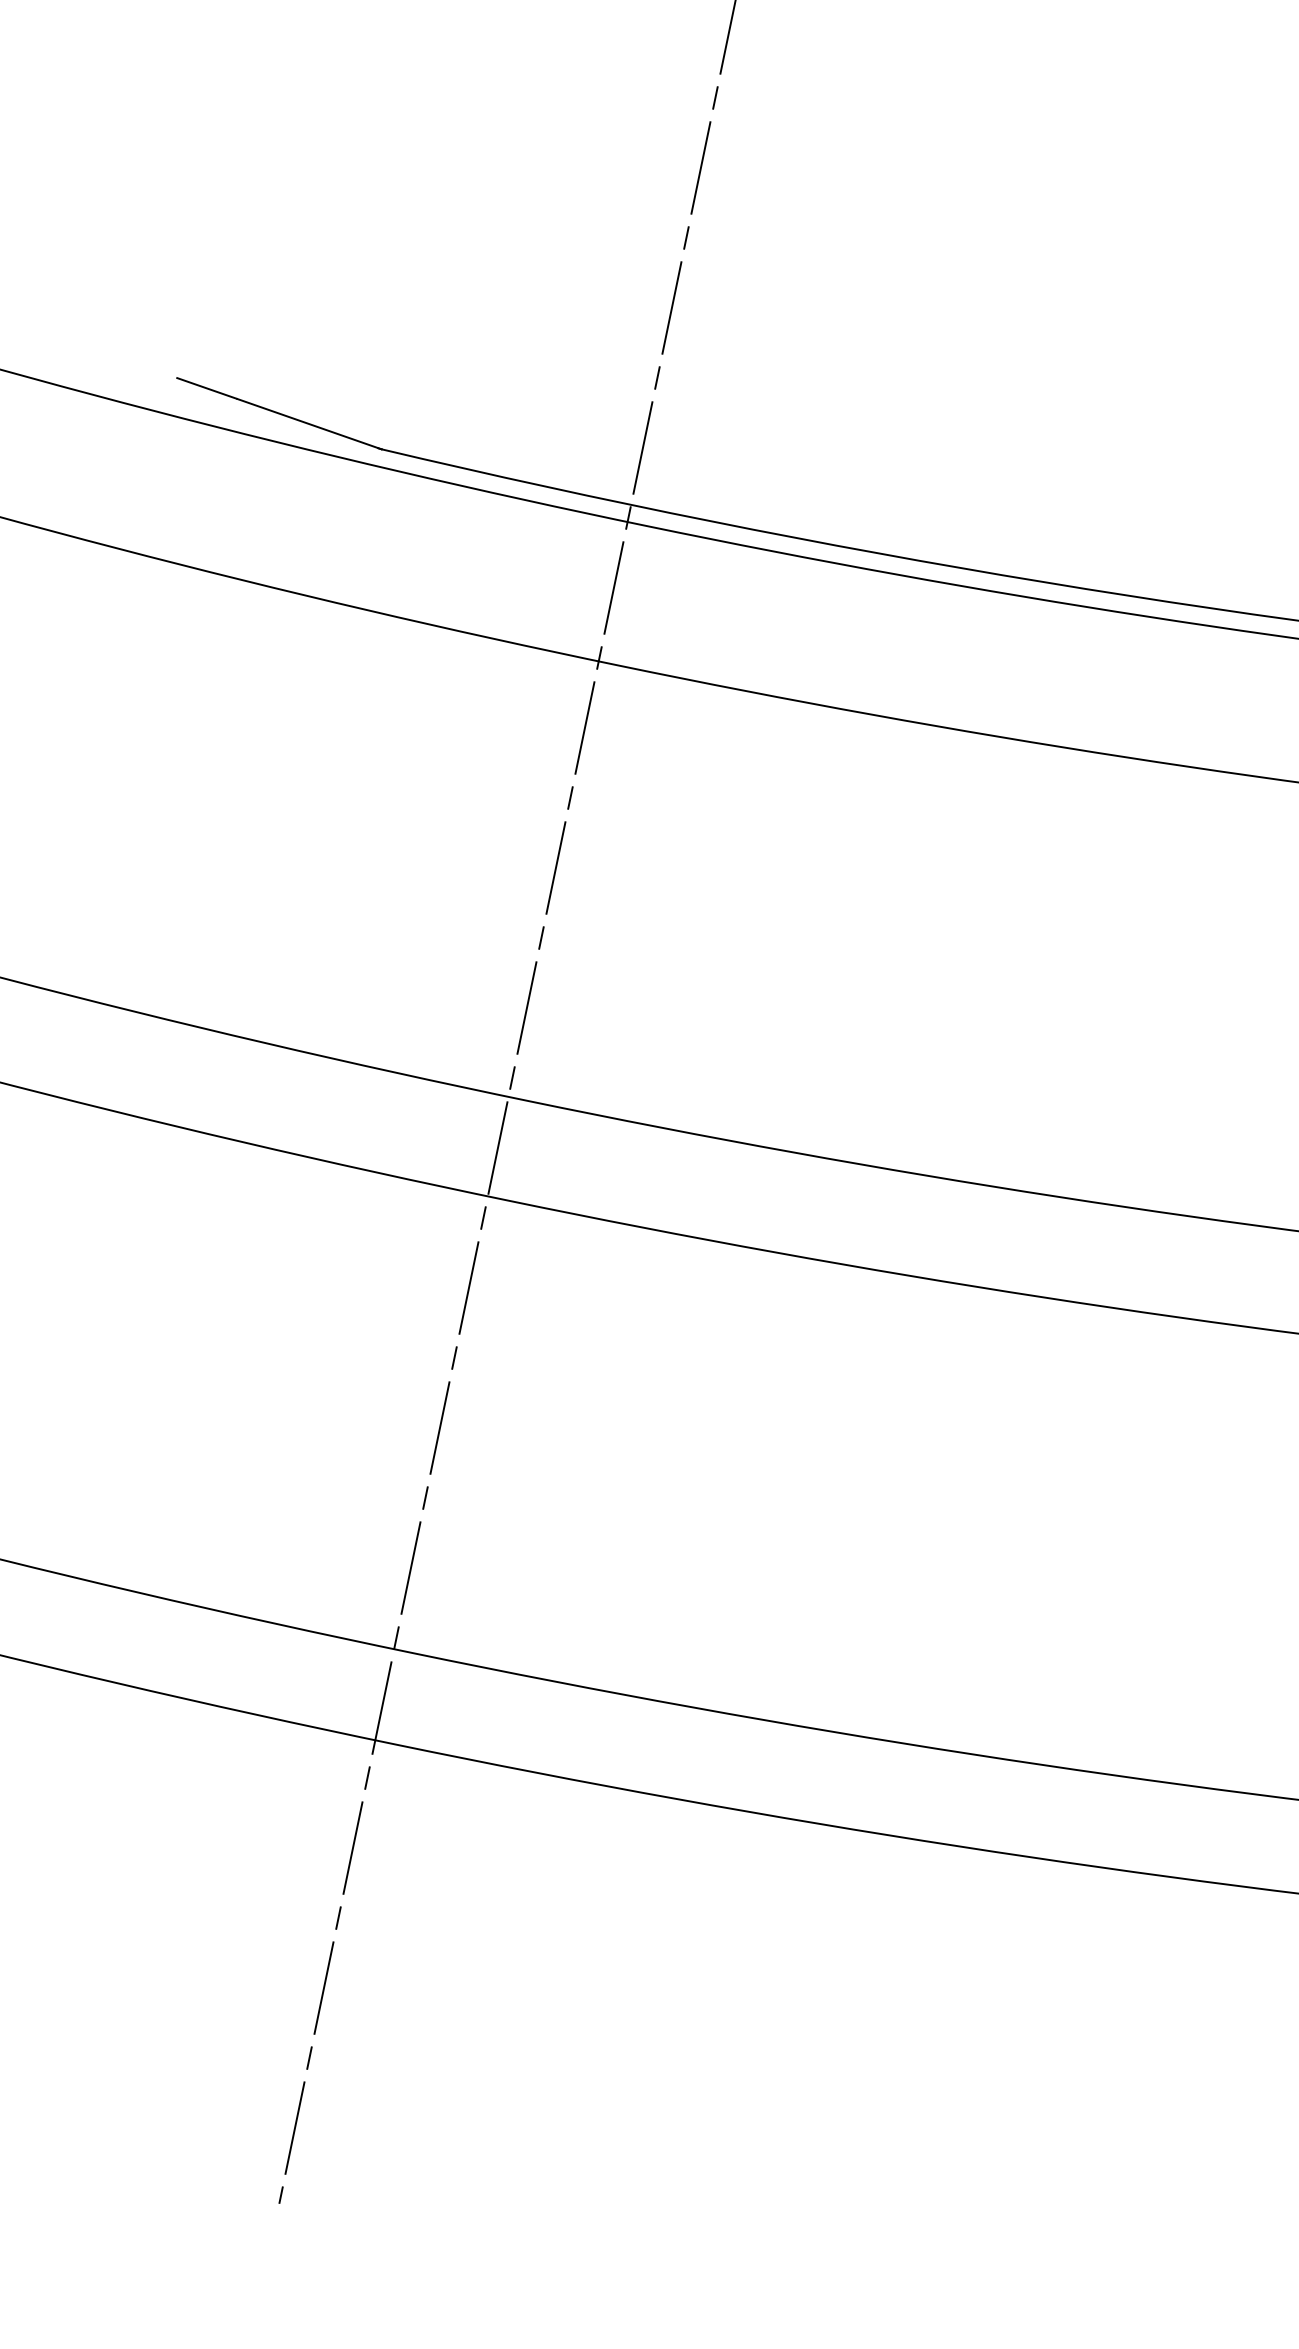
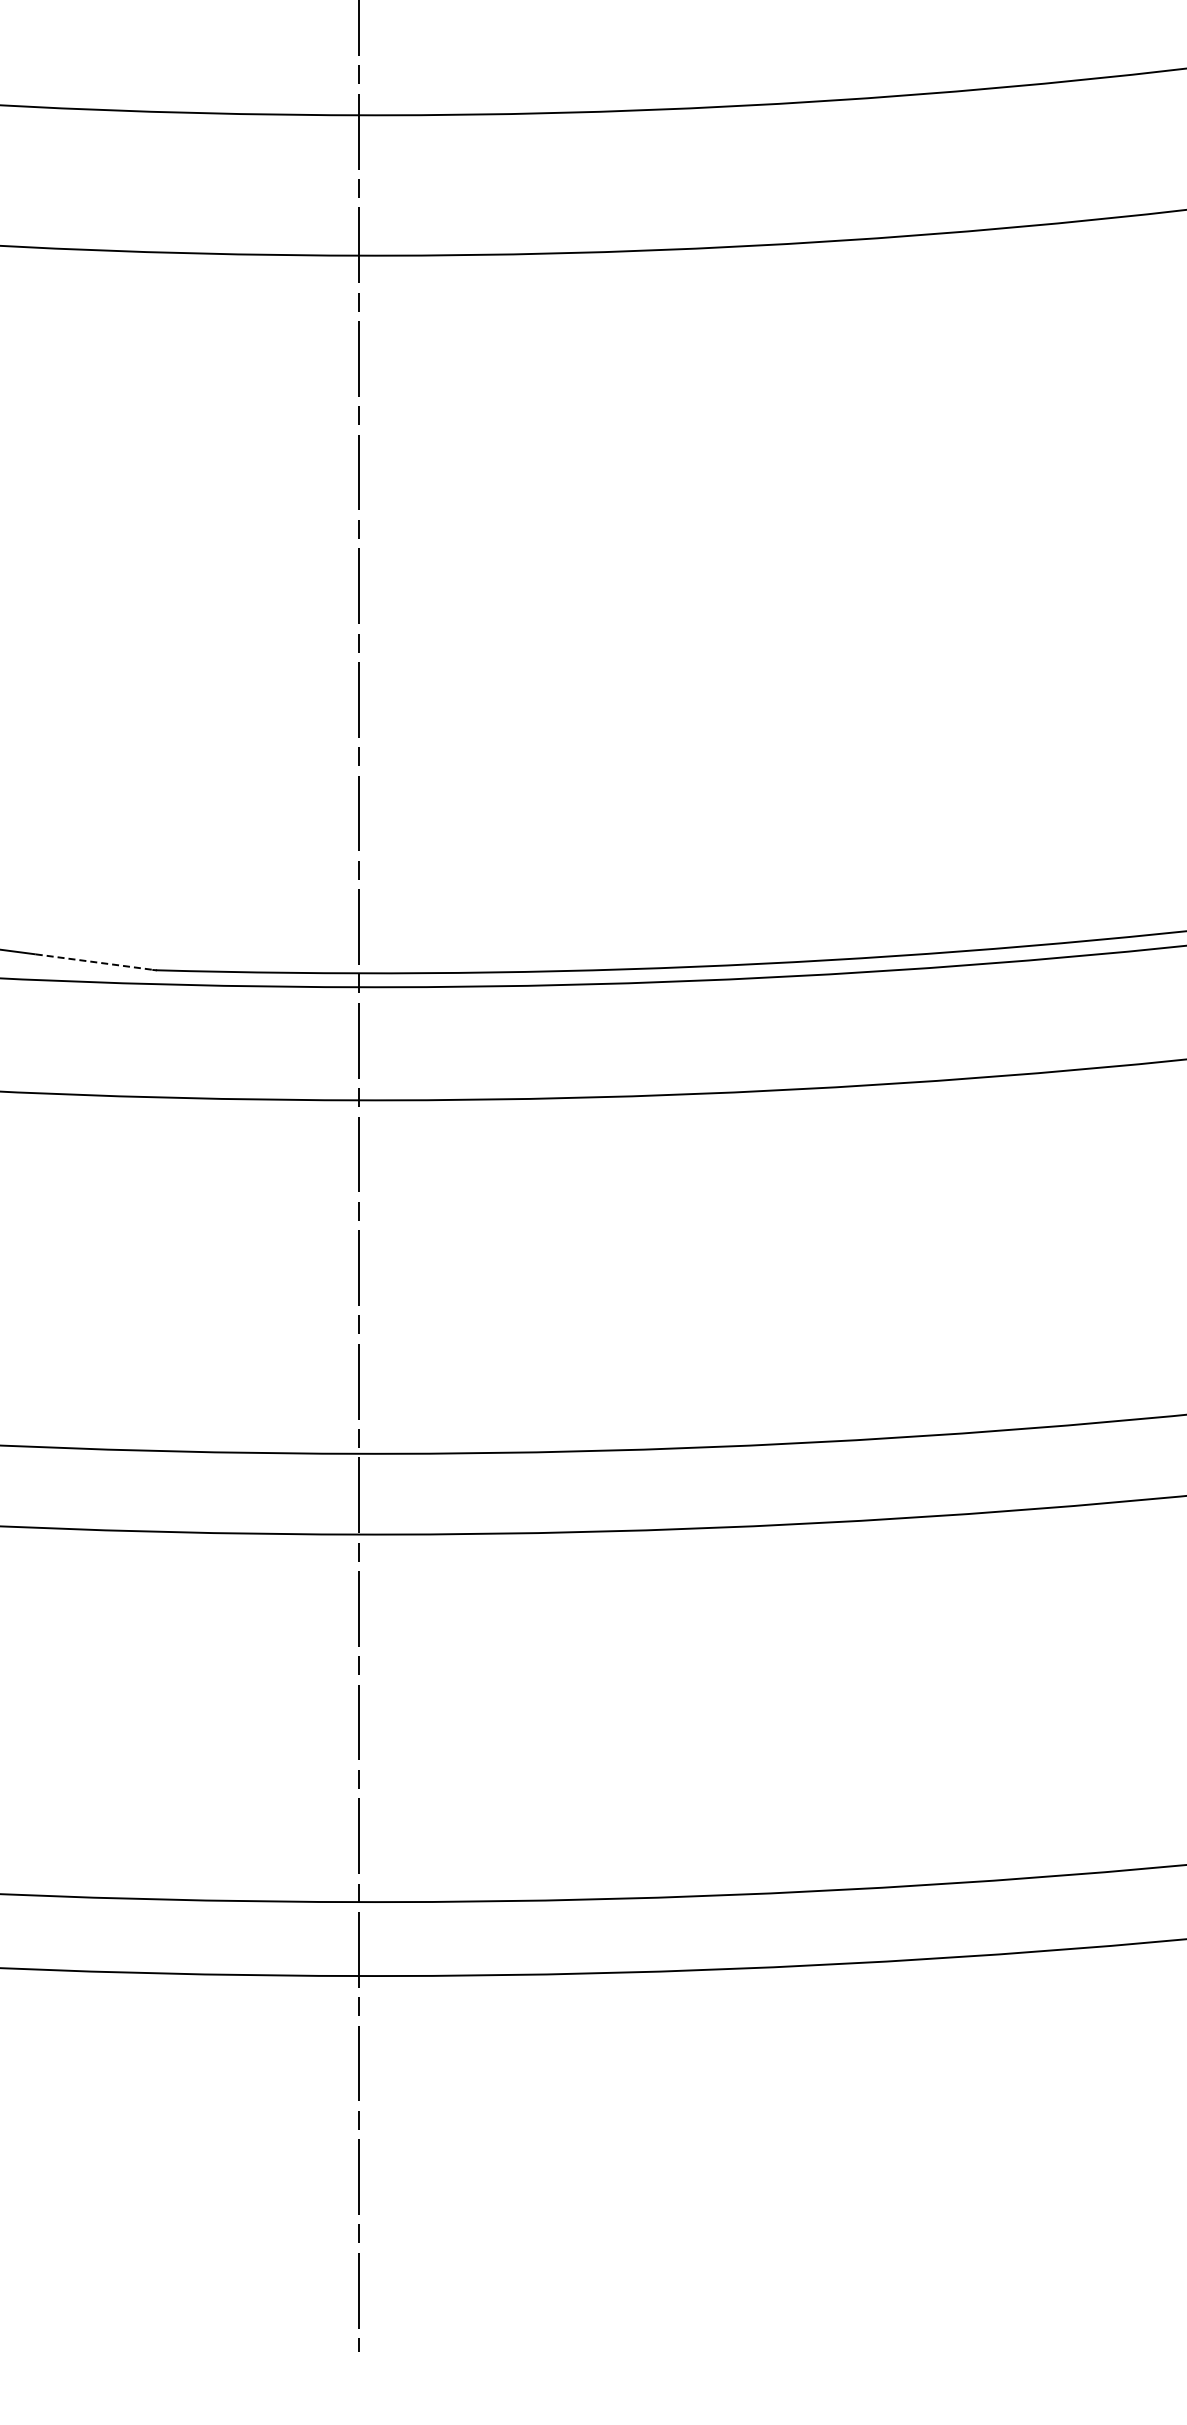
line: (308, 424) -> (95, 962), solid -> dashed

